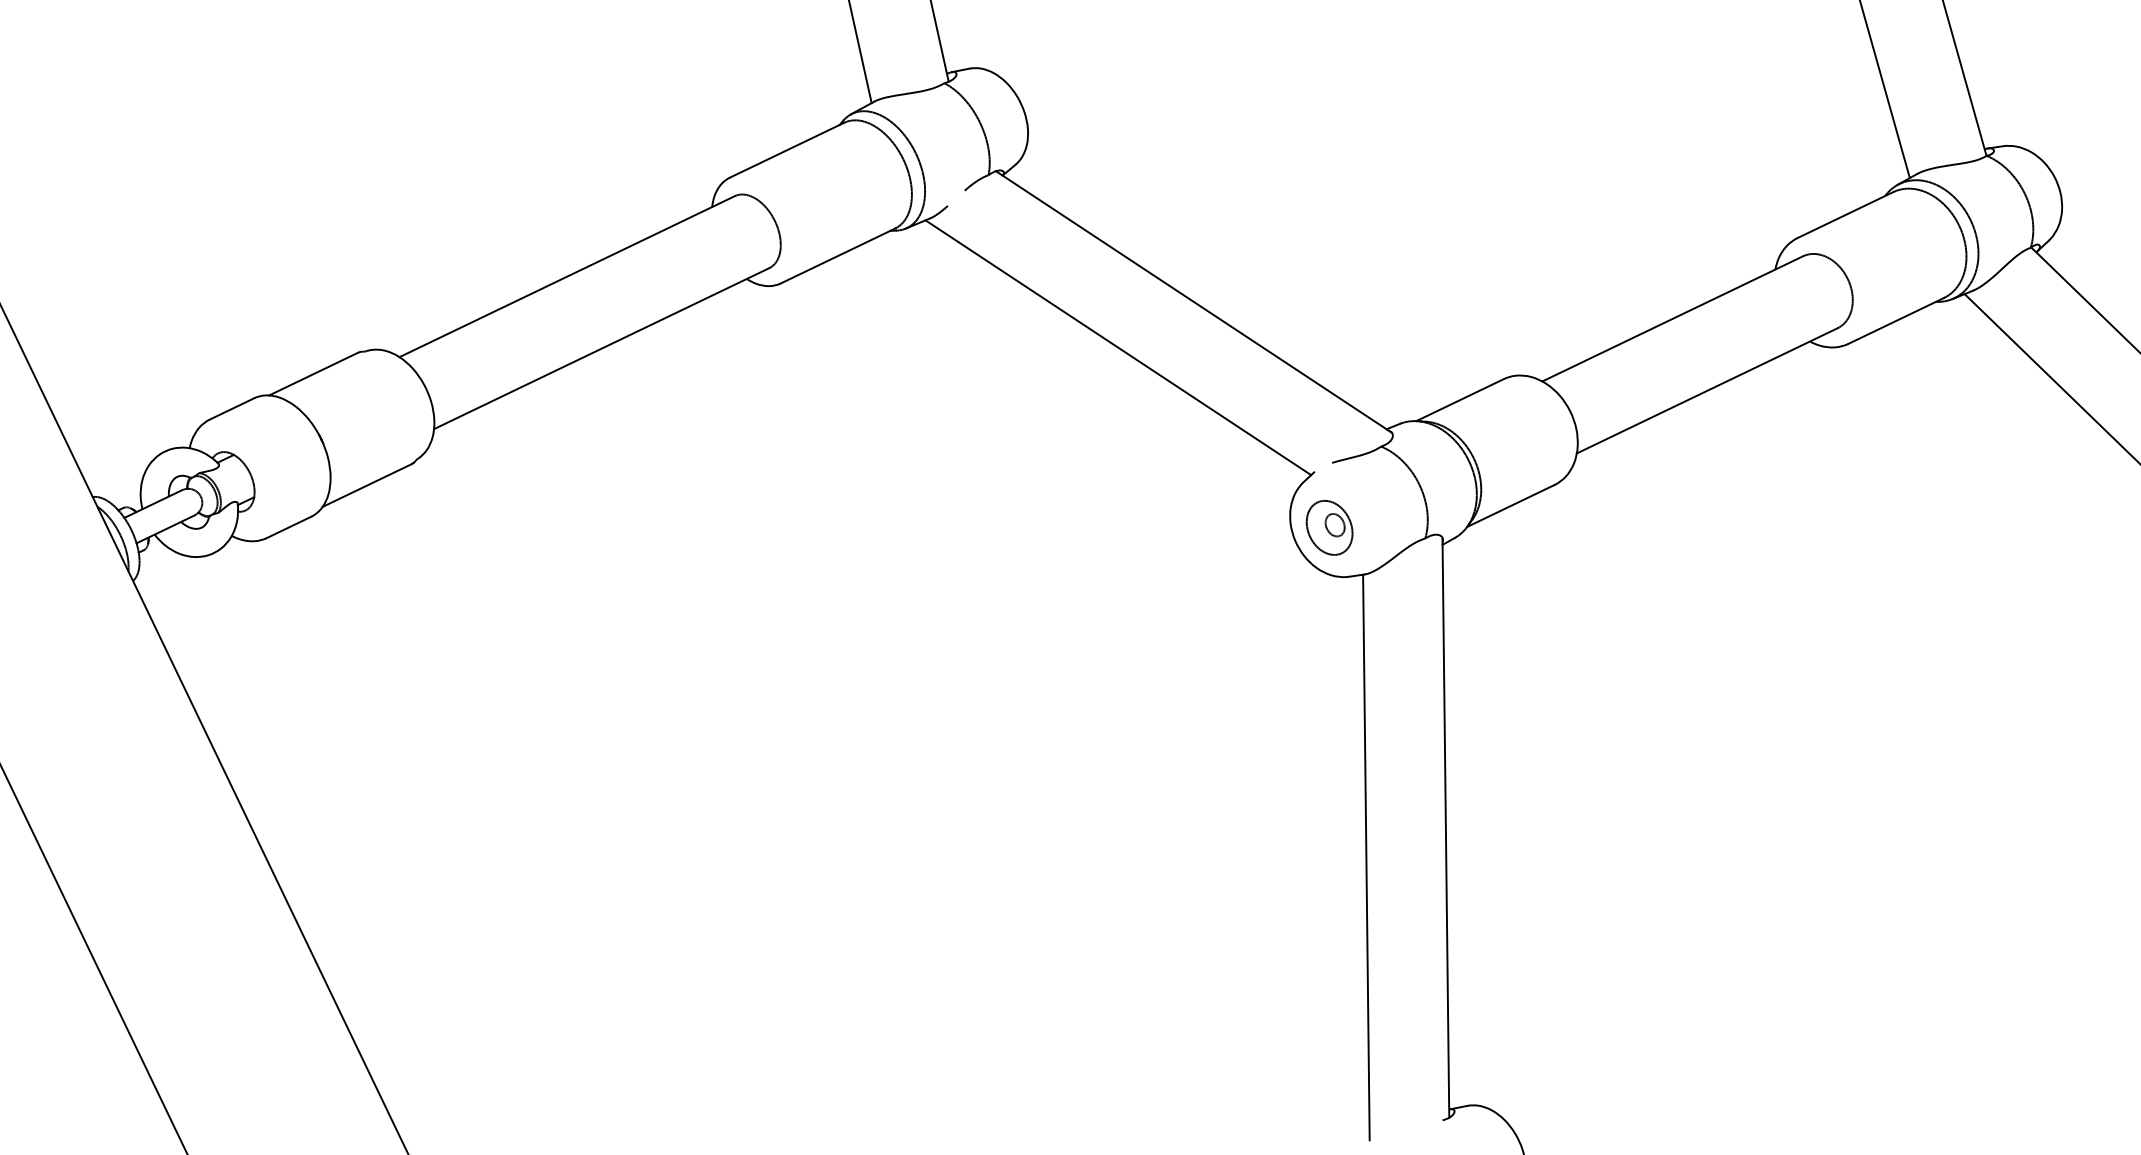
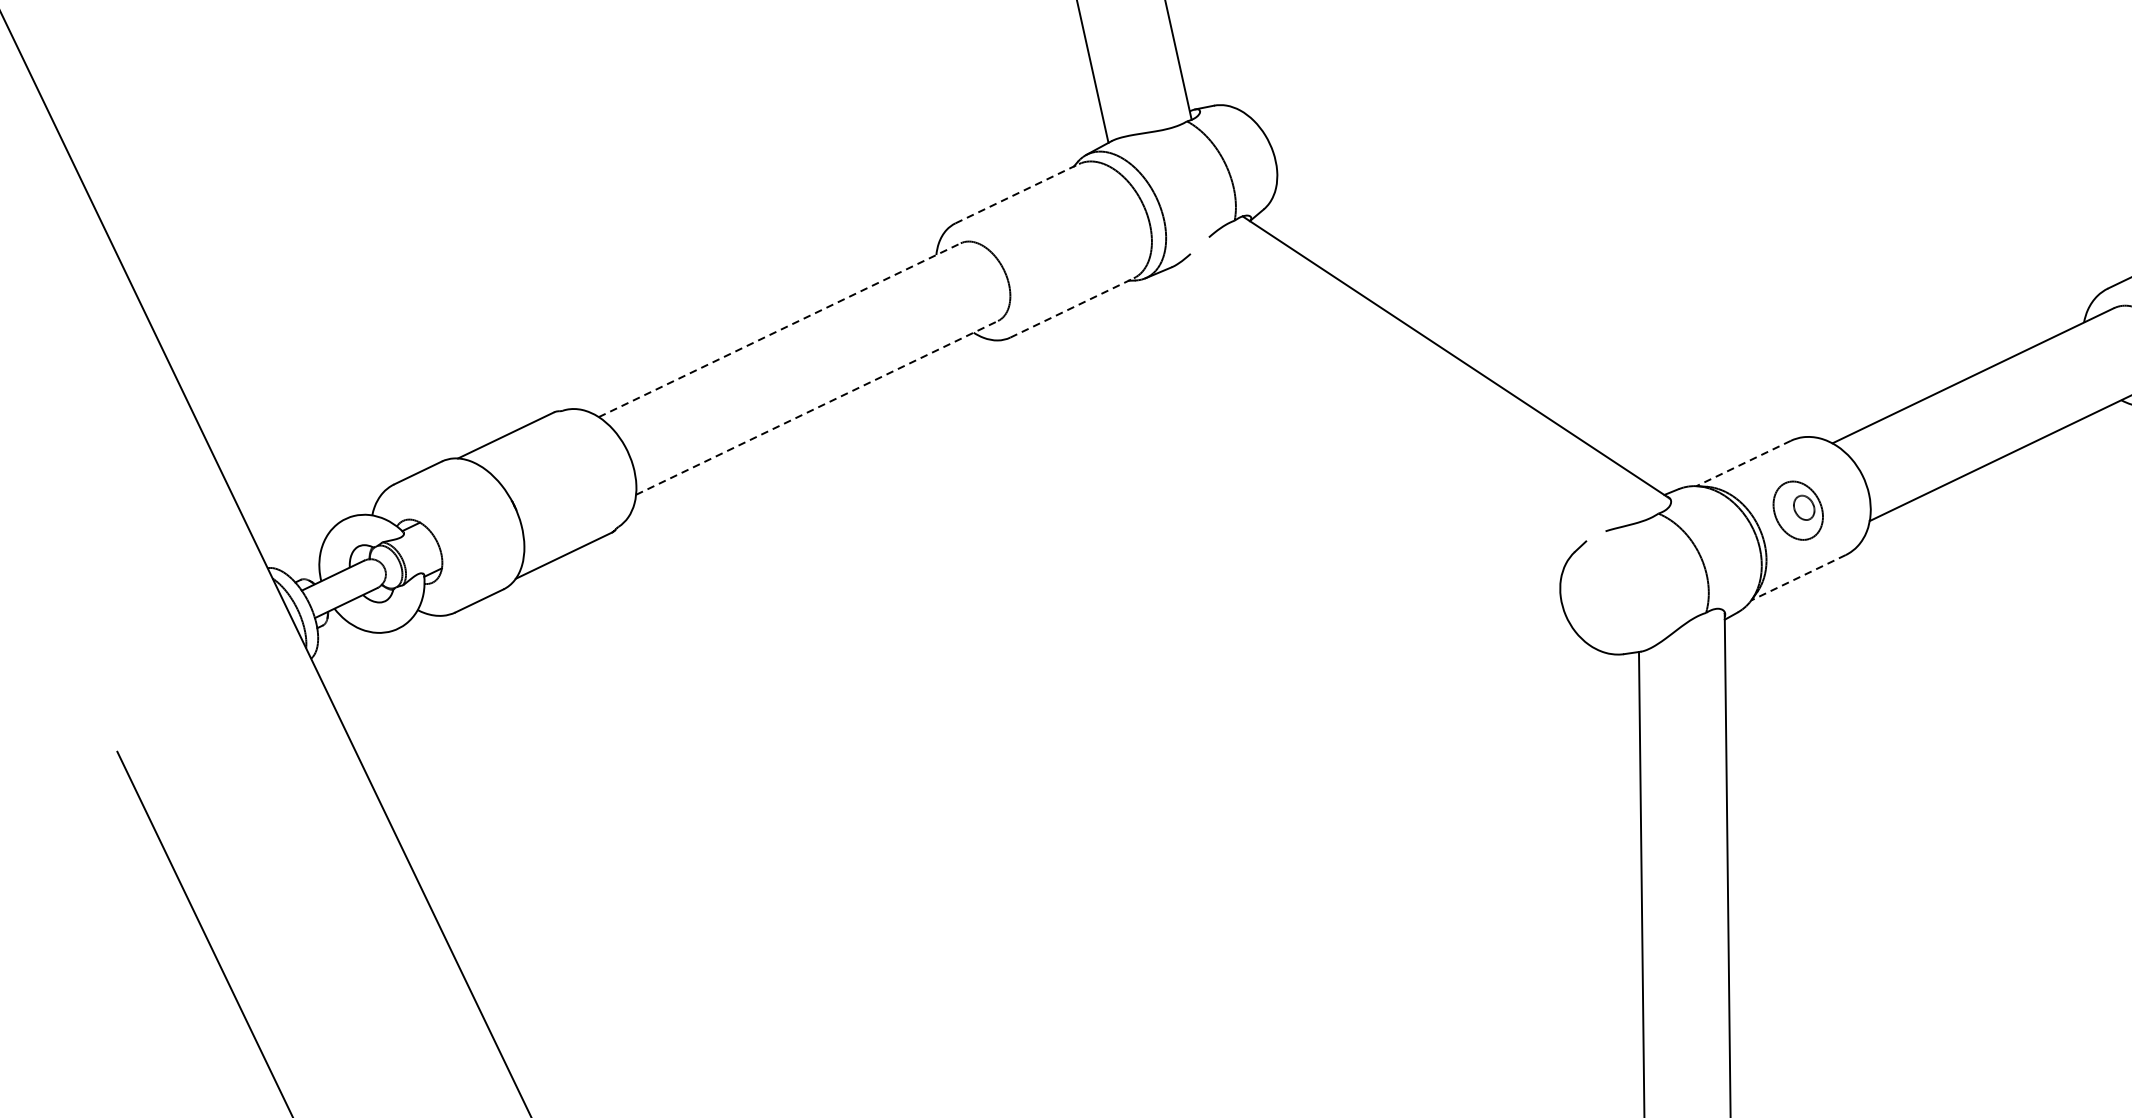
line: (787, 149) -> (1017, 192), solid -> dashed
line: (838, 255) -> (1072, 307), solid -> dashed
line: (567, 276) -> (780, 330), solid -> dashed
line: (1118, 347) -> (1374, 406), removed
line: (601, 348) -> (816, 407), solid -> dashed
line: (1459, 400) -> (1743, 463), solid -> dashed
line: (1510, 506) -> (1798, 578), solid -> dashed
part: (1329, 527) -> (1798, 510), moved

